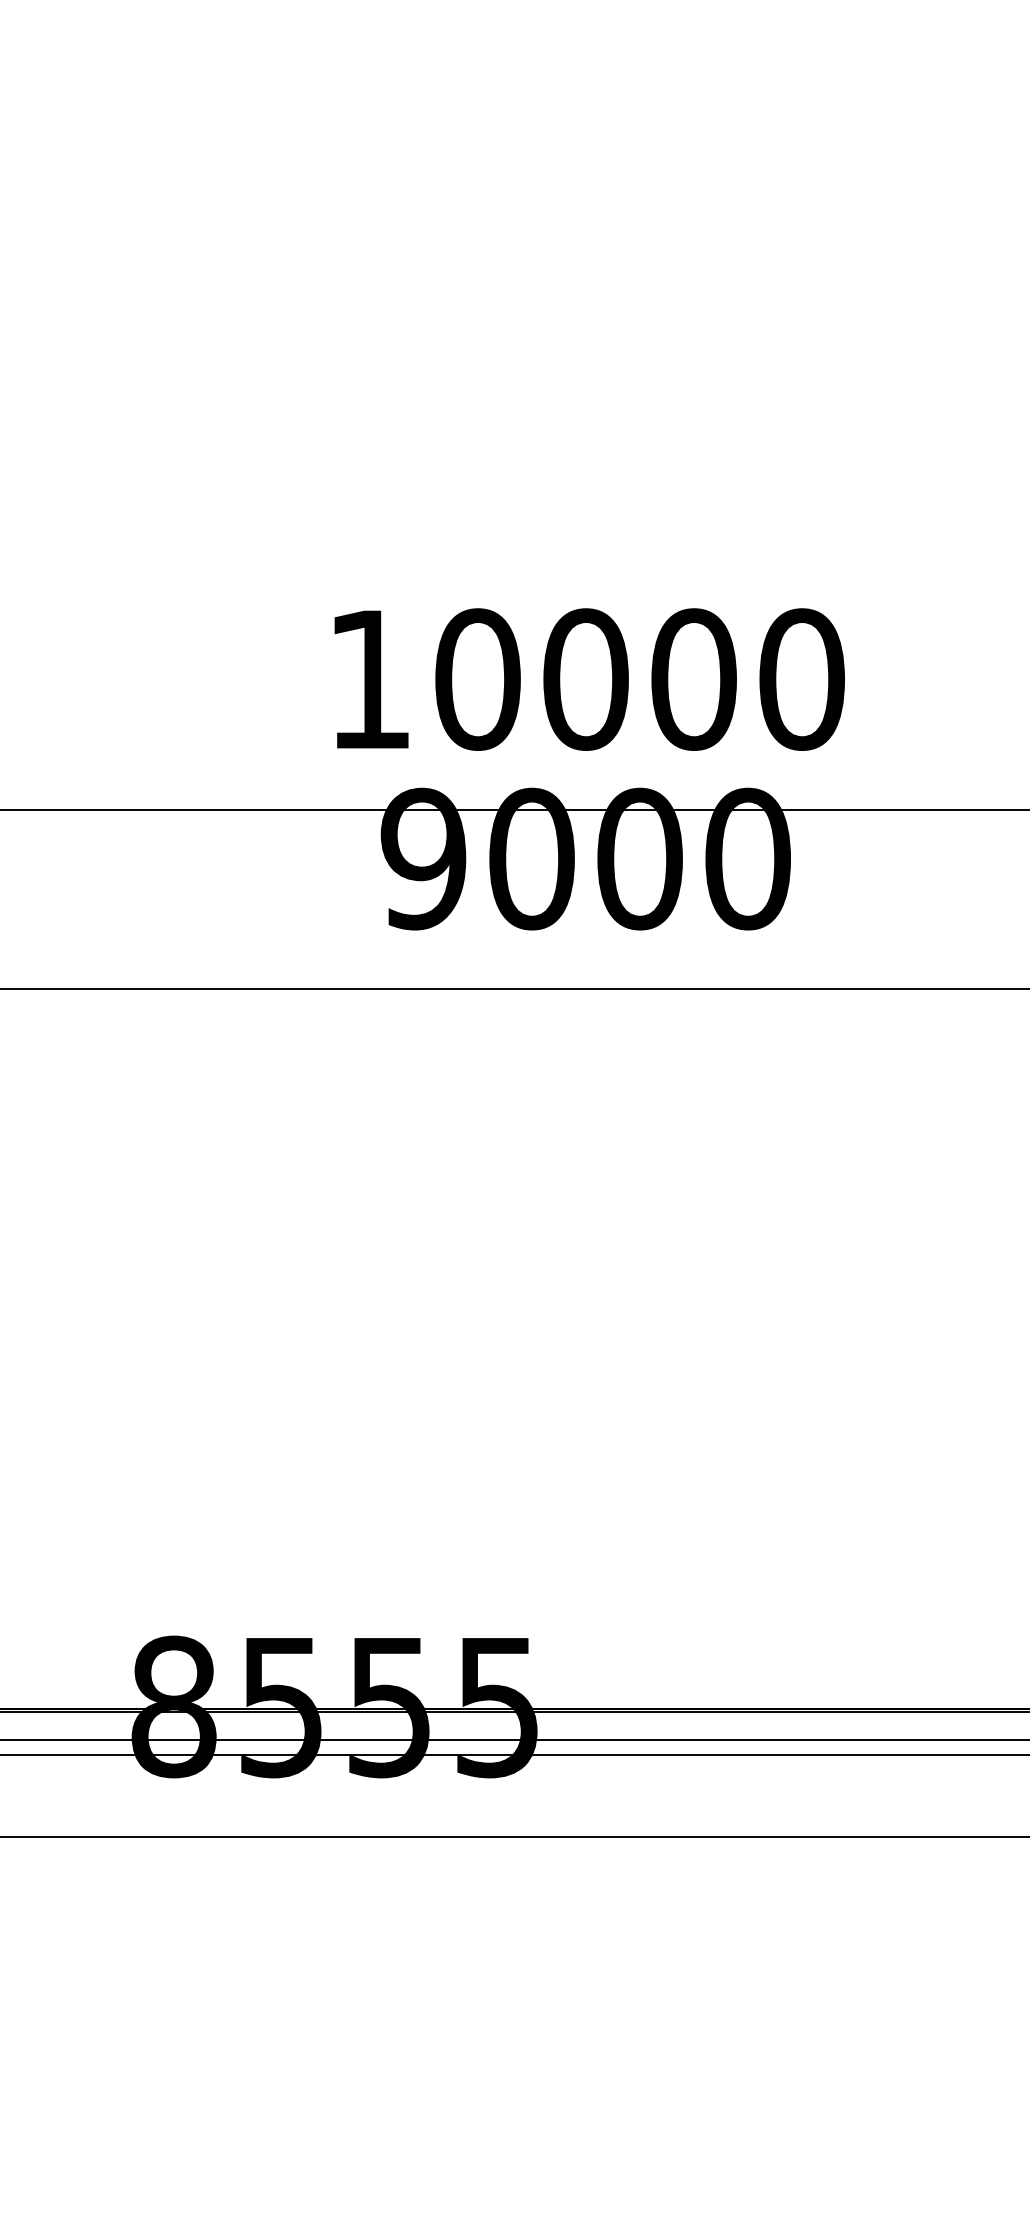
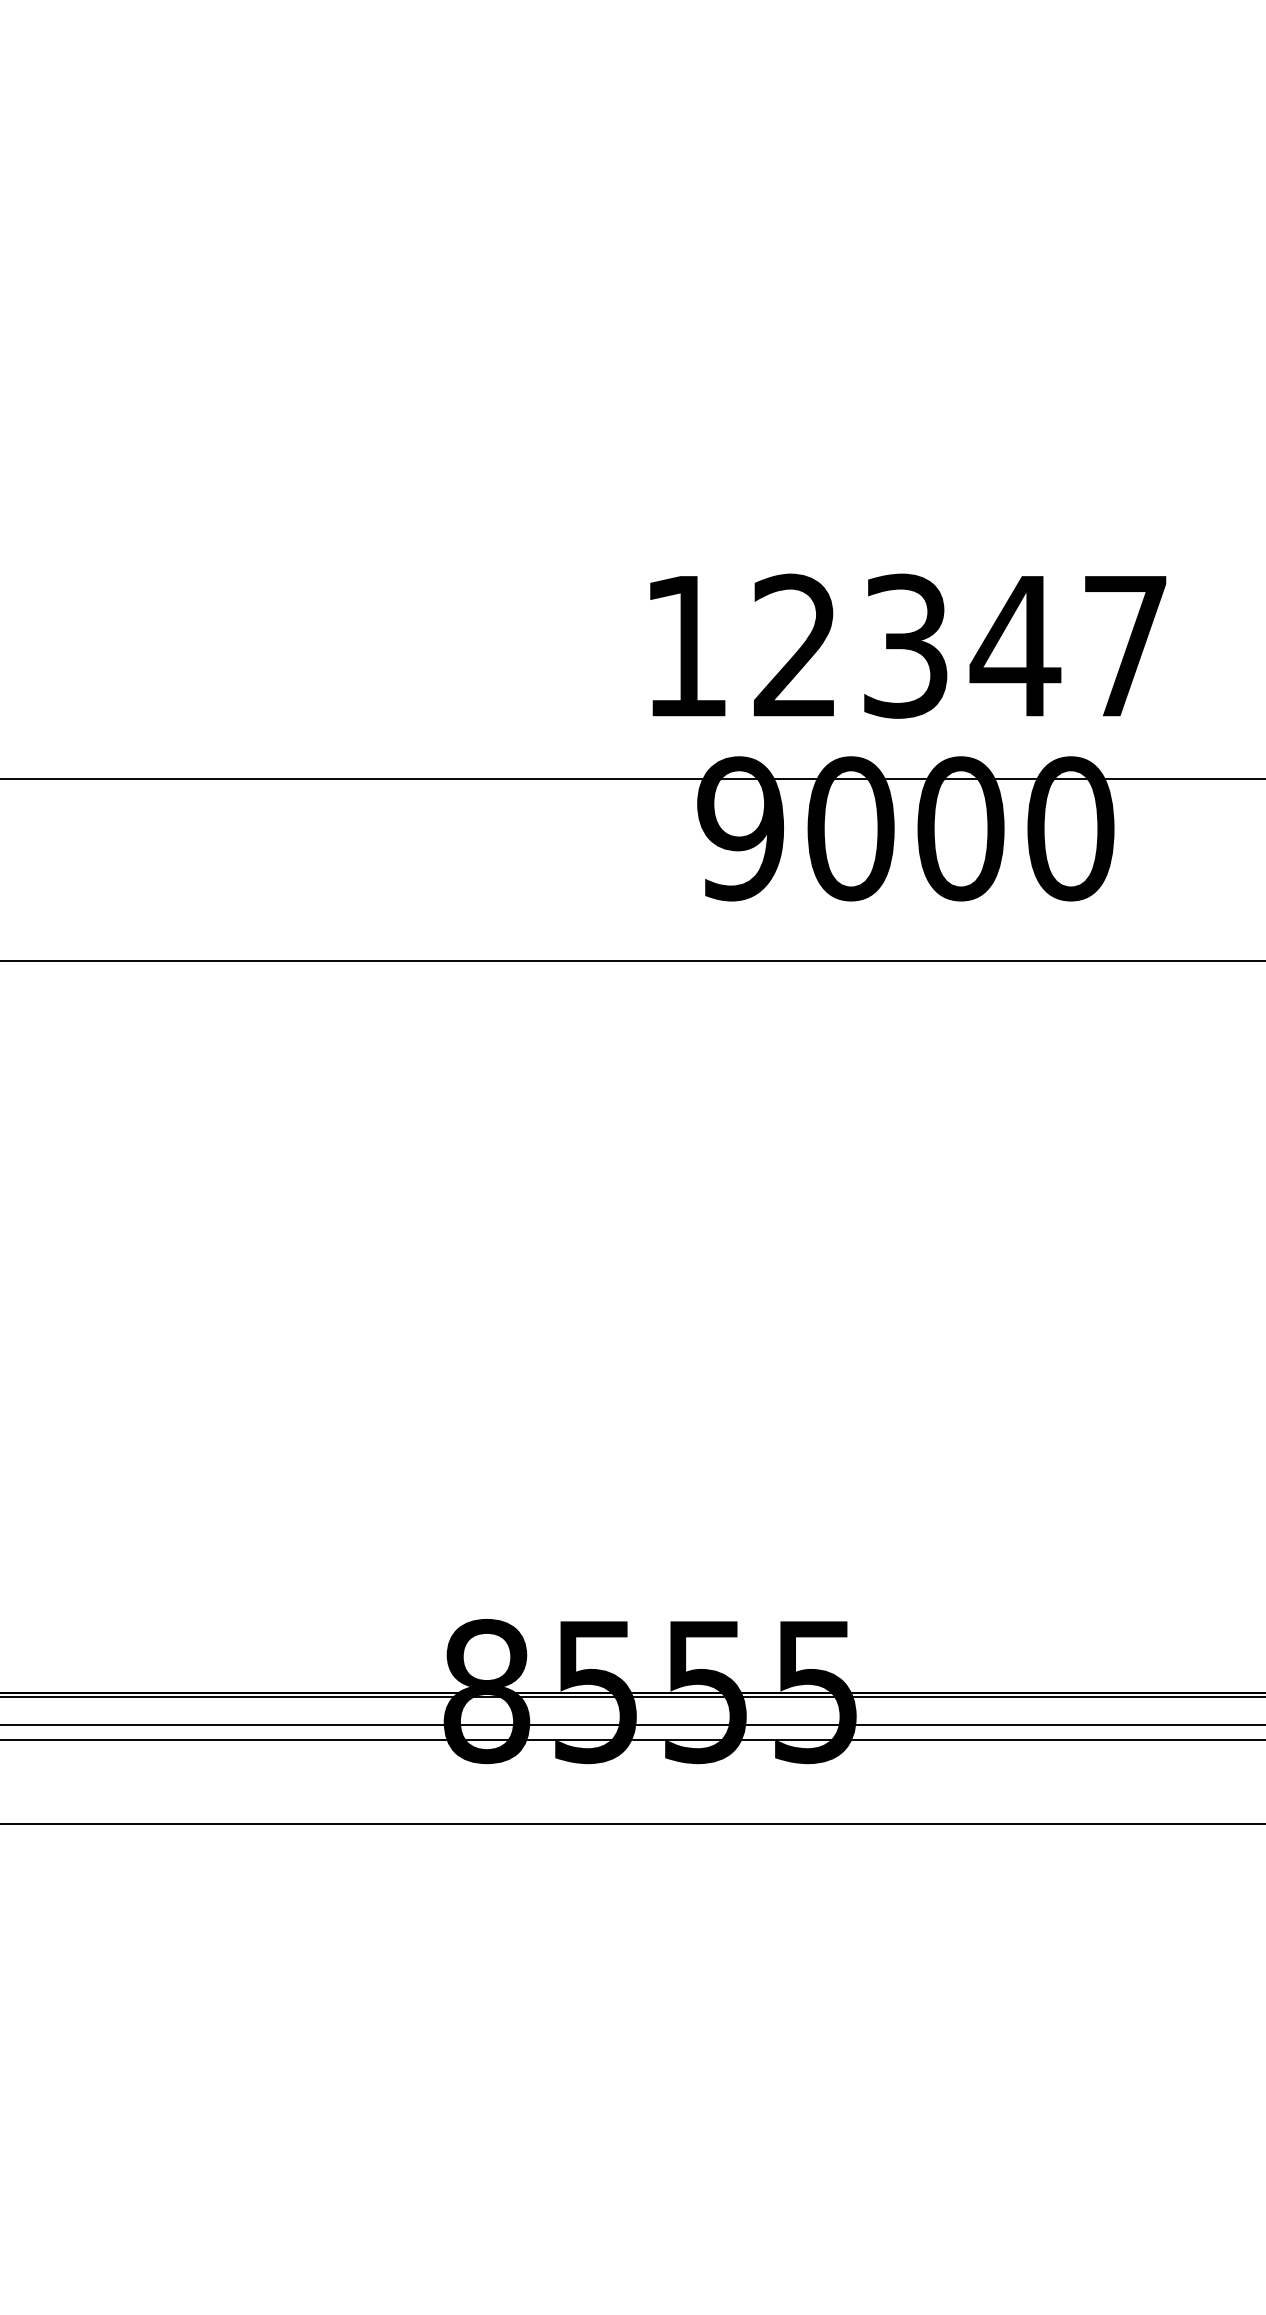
text: (639, 678) -> (960, 645), 10000 -> 12347

